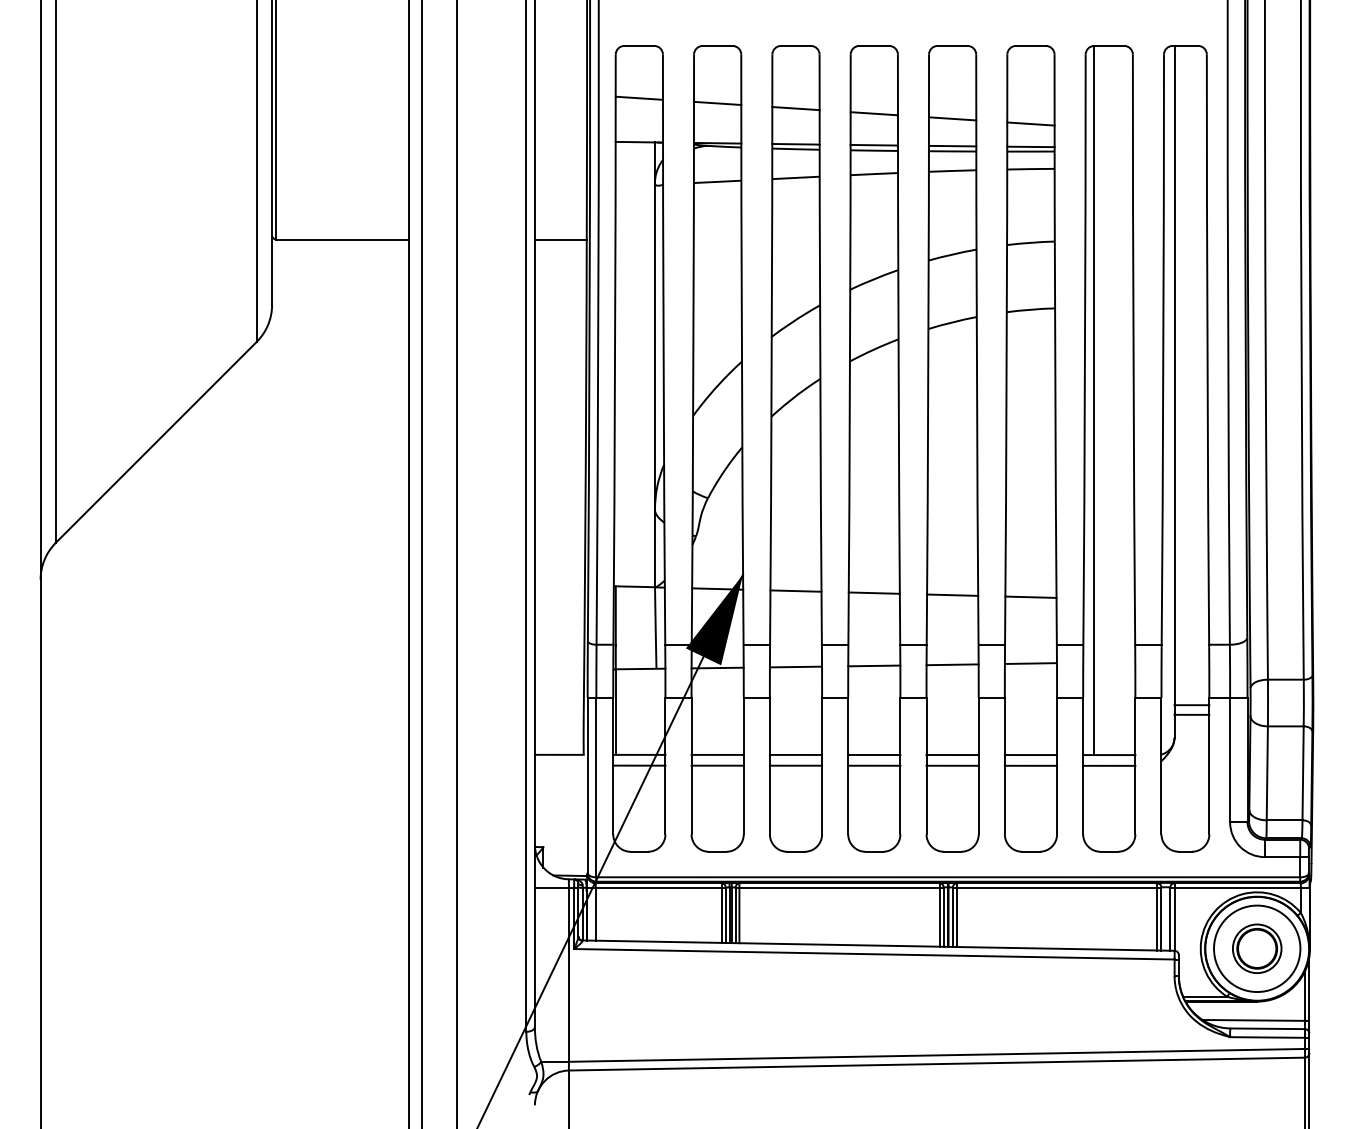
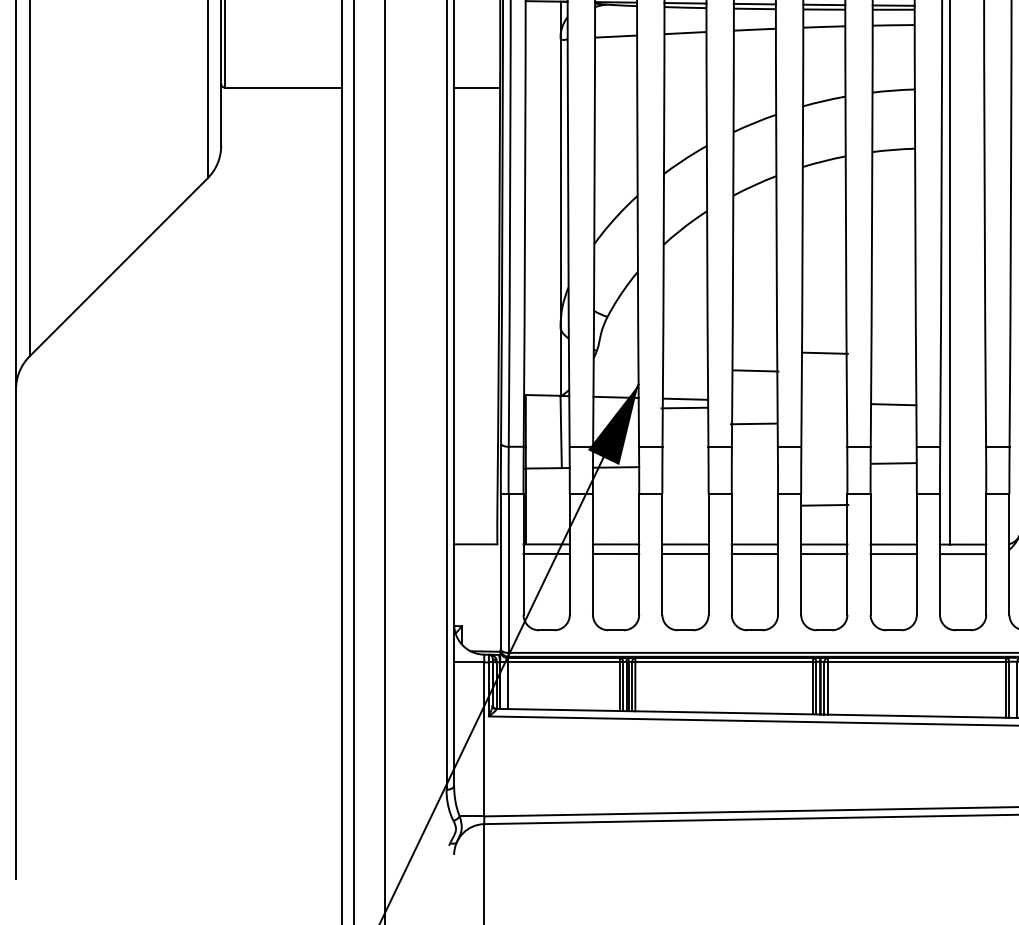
line: (873, 592) -> (755, 370), moved
line: (952, 594) -> (825, 352), moved
line: (952, 664) -> (825, 505), moved
line: (874, 665) -> (754, 423), moved
line: (795, 666) -> (684, 407), moved

